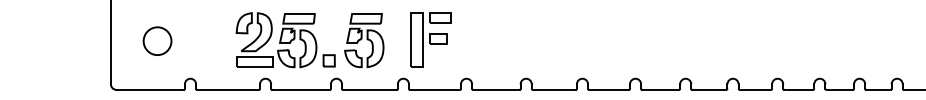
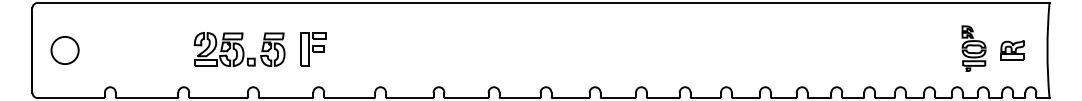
part: (342, 40) -> (259, 49), size x0.62
circle: (156, 41) -> (64, 50), moved

